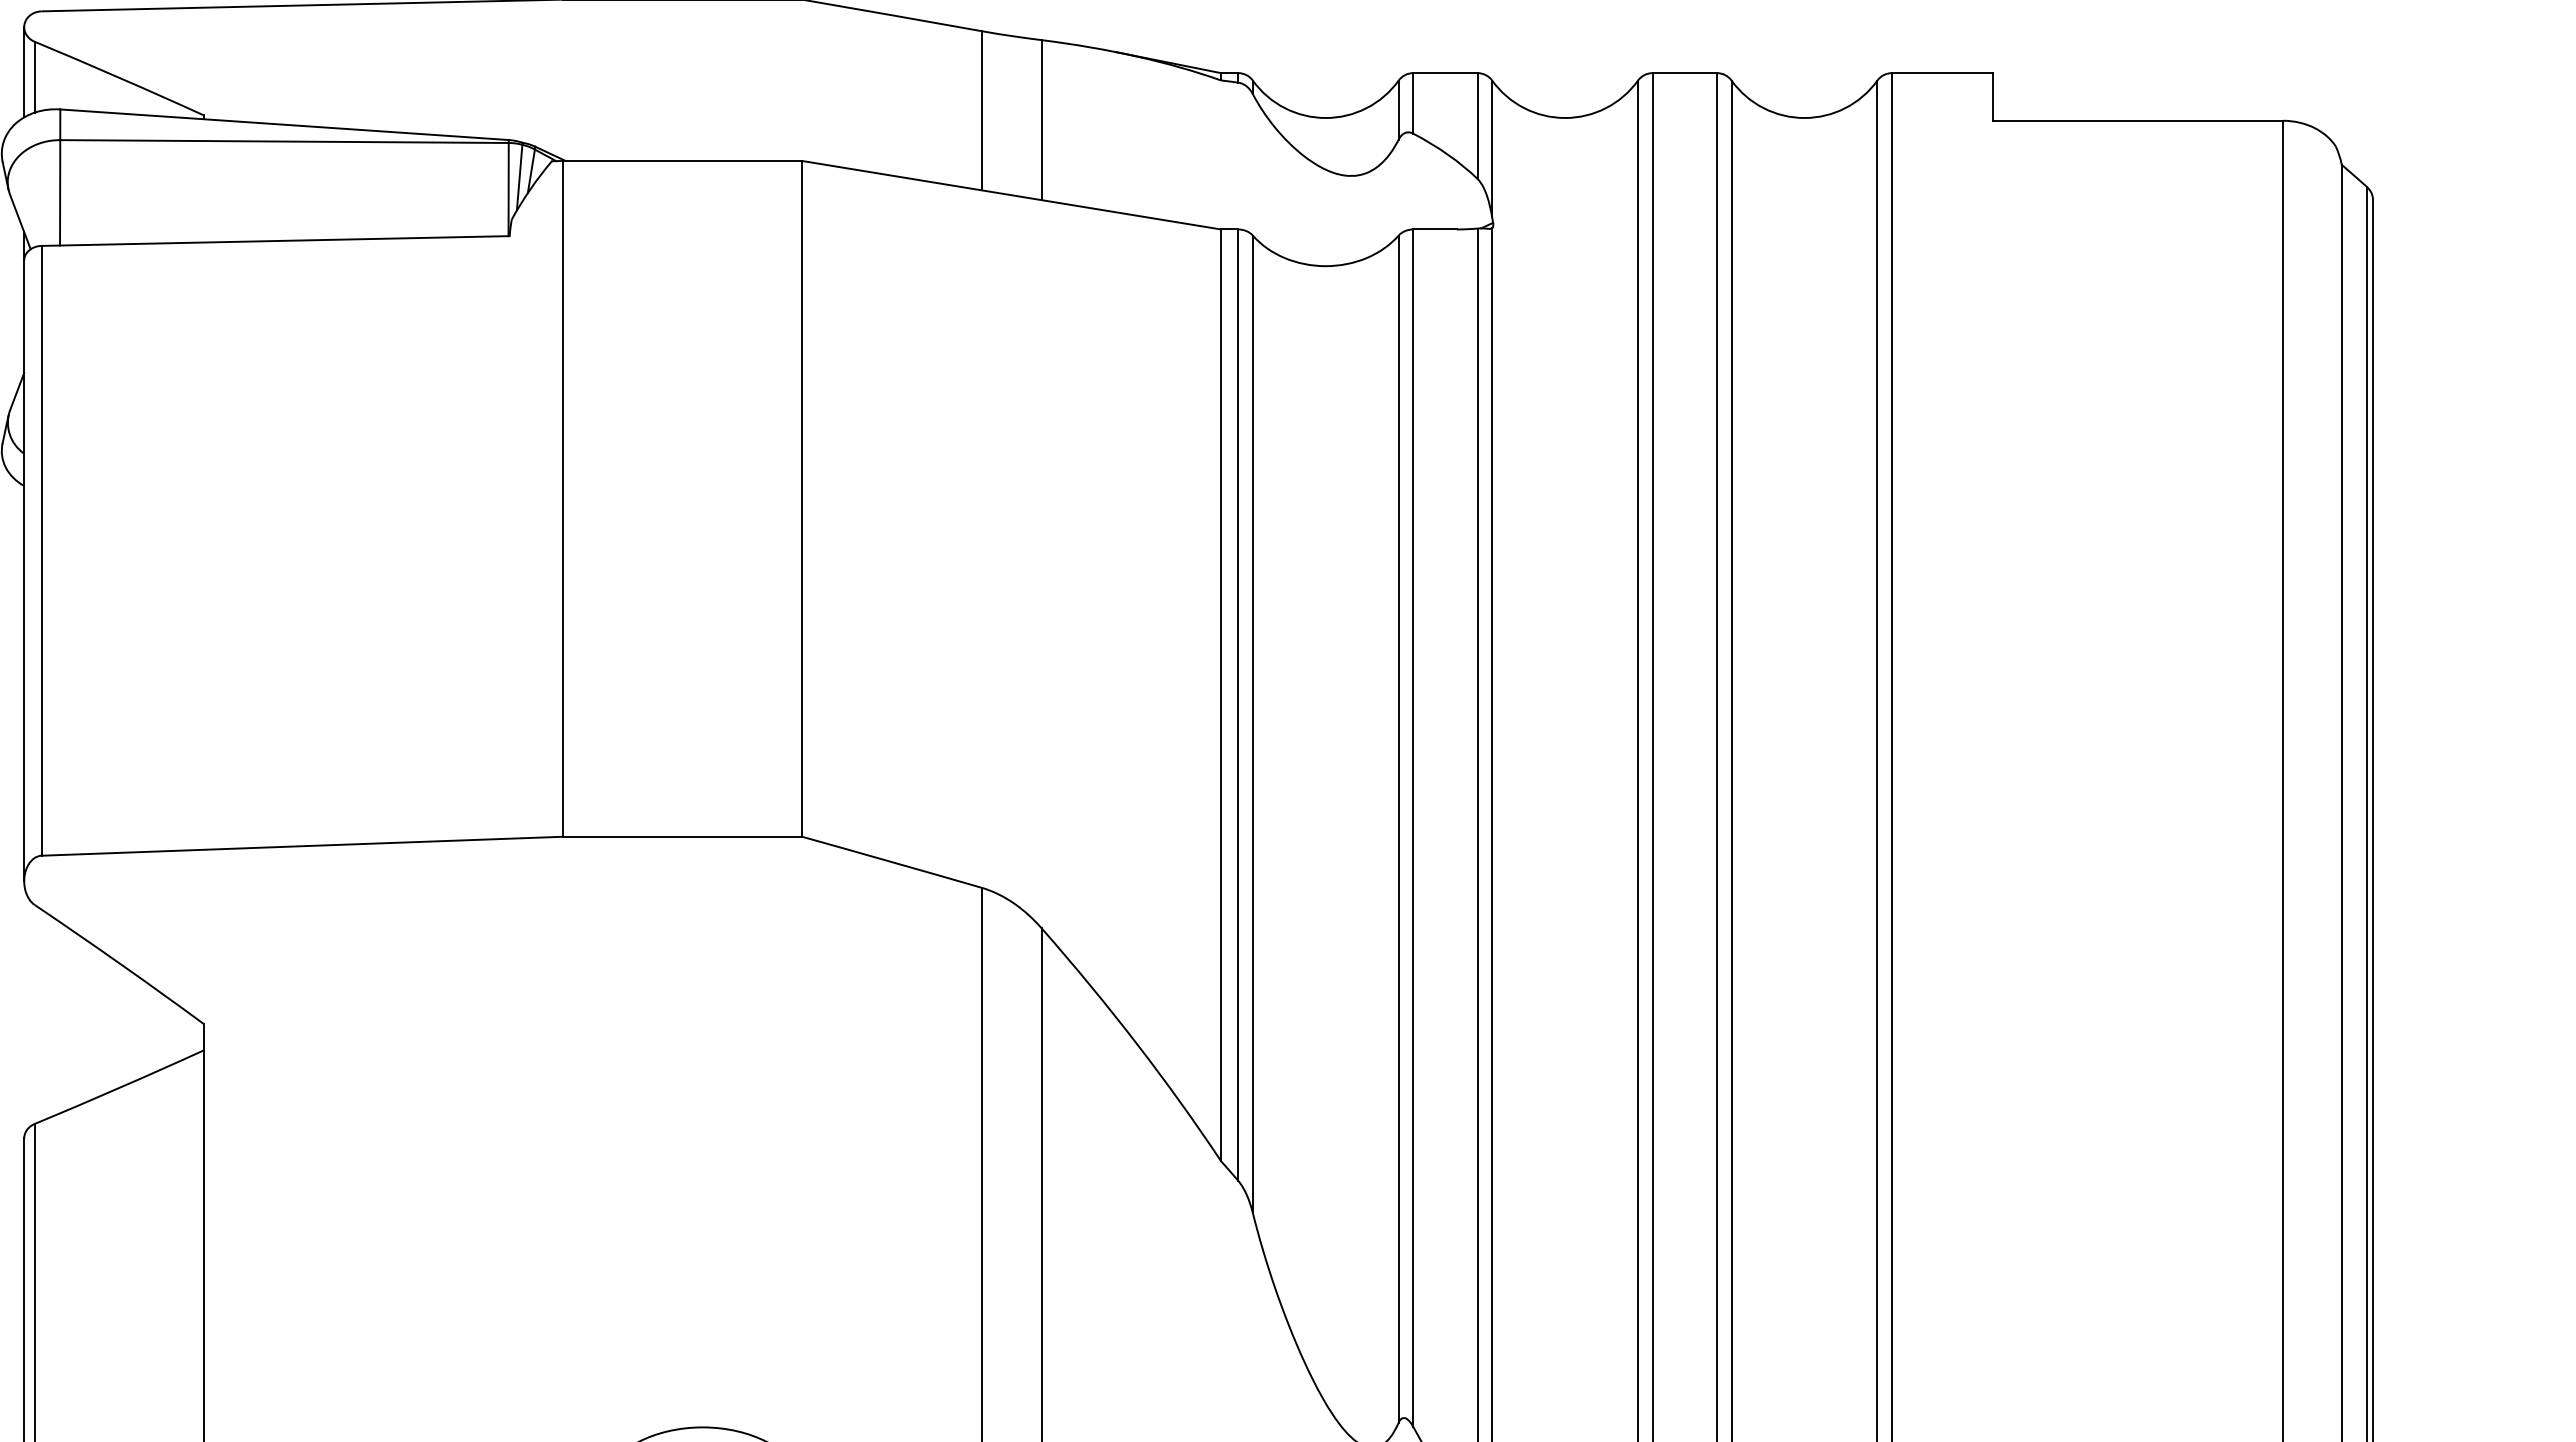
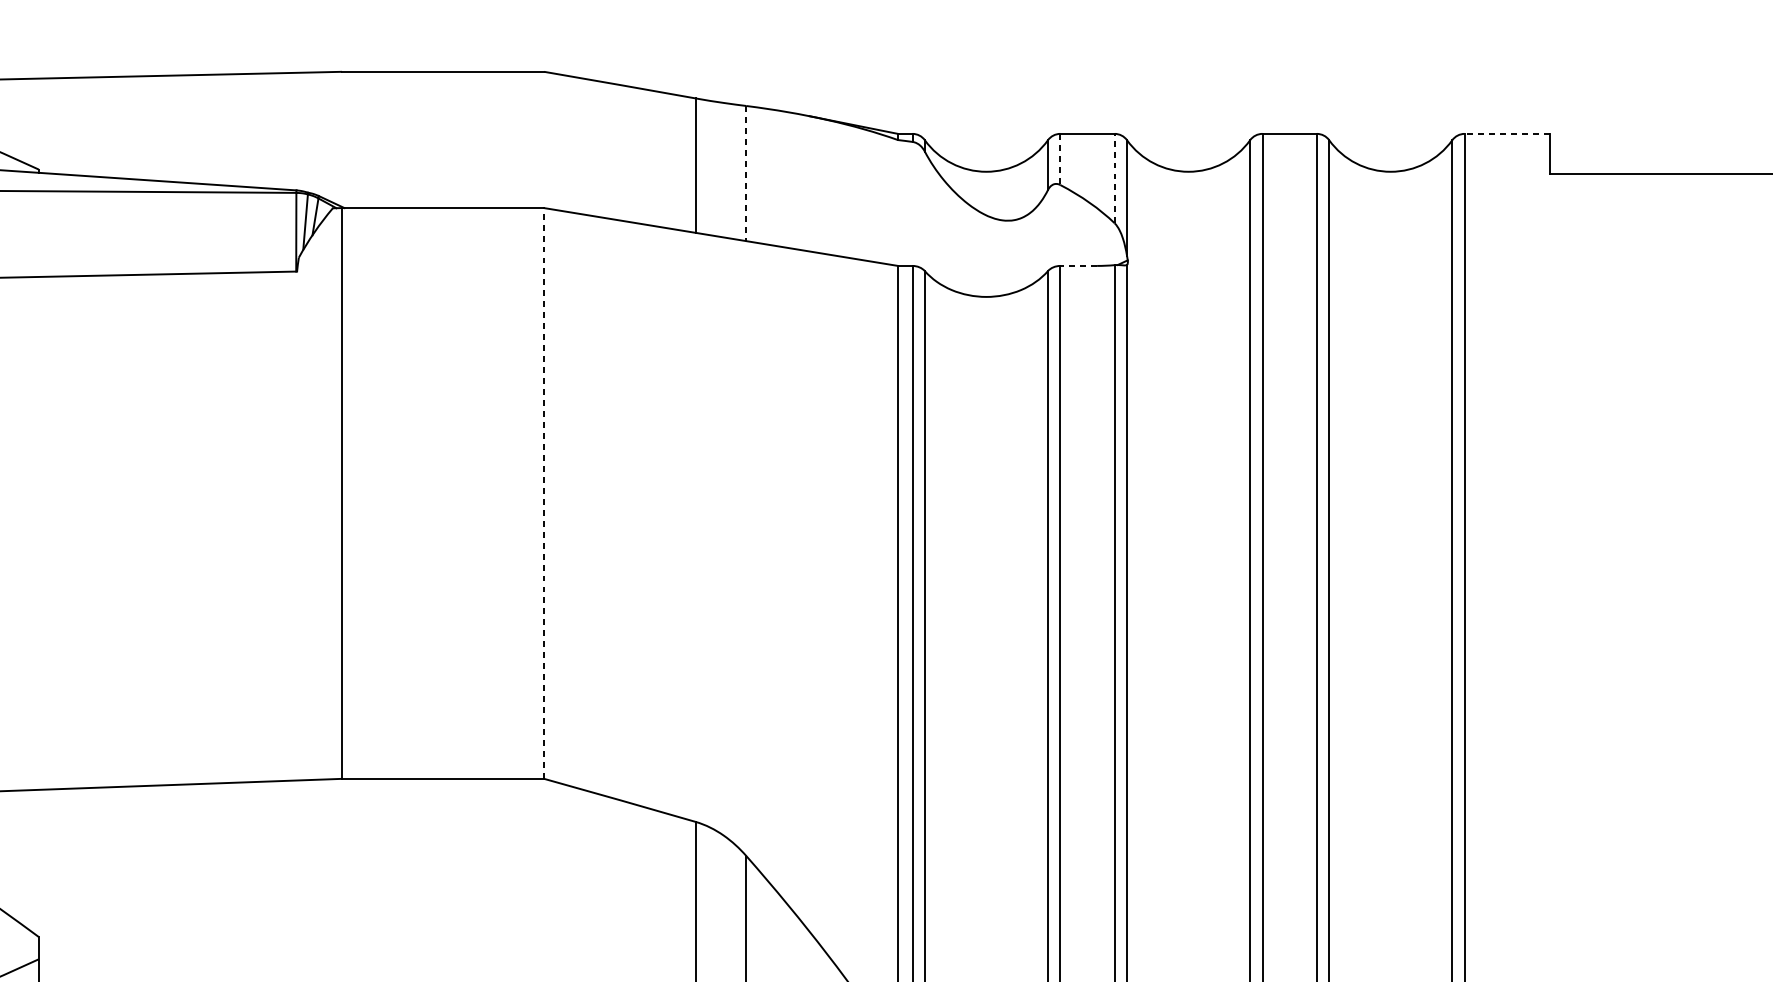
line: (1942, 73) -> (1507, 134), solid -> dashed
line: (1413, 103) -> (1060, 159), solid -> dashed
line: (1041, 120) -> (746, 173), solid -> dashed
line: (1477, 126) -> (1114, 178), solid -> dashed
line: (1435, 229) -> (1079, 265), solid -> dashed
line: (802, 498) -> (544, 493), solid -> dashed

